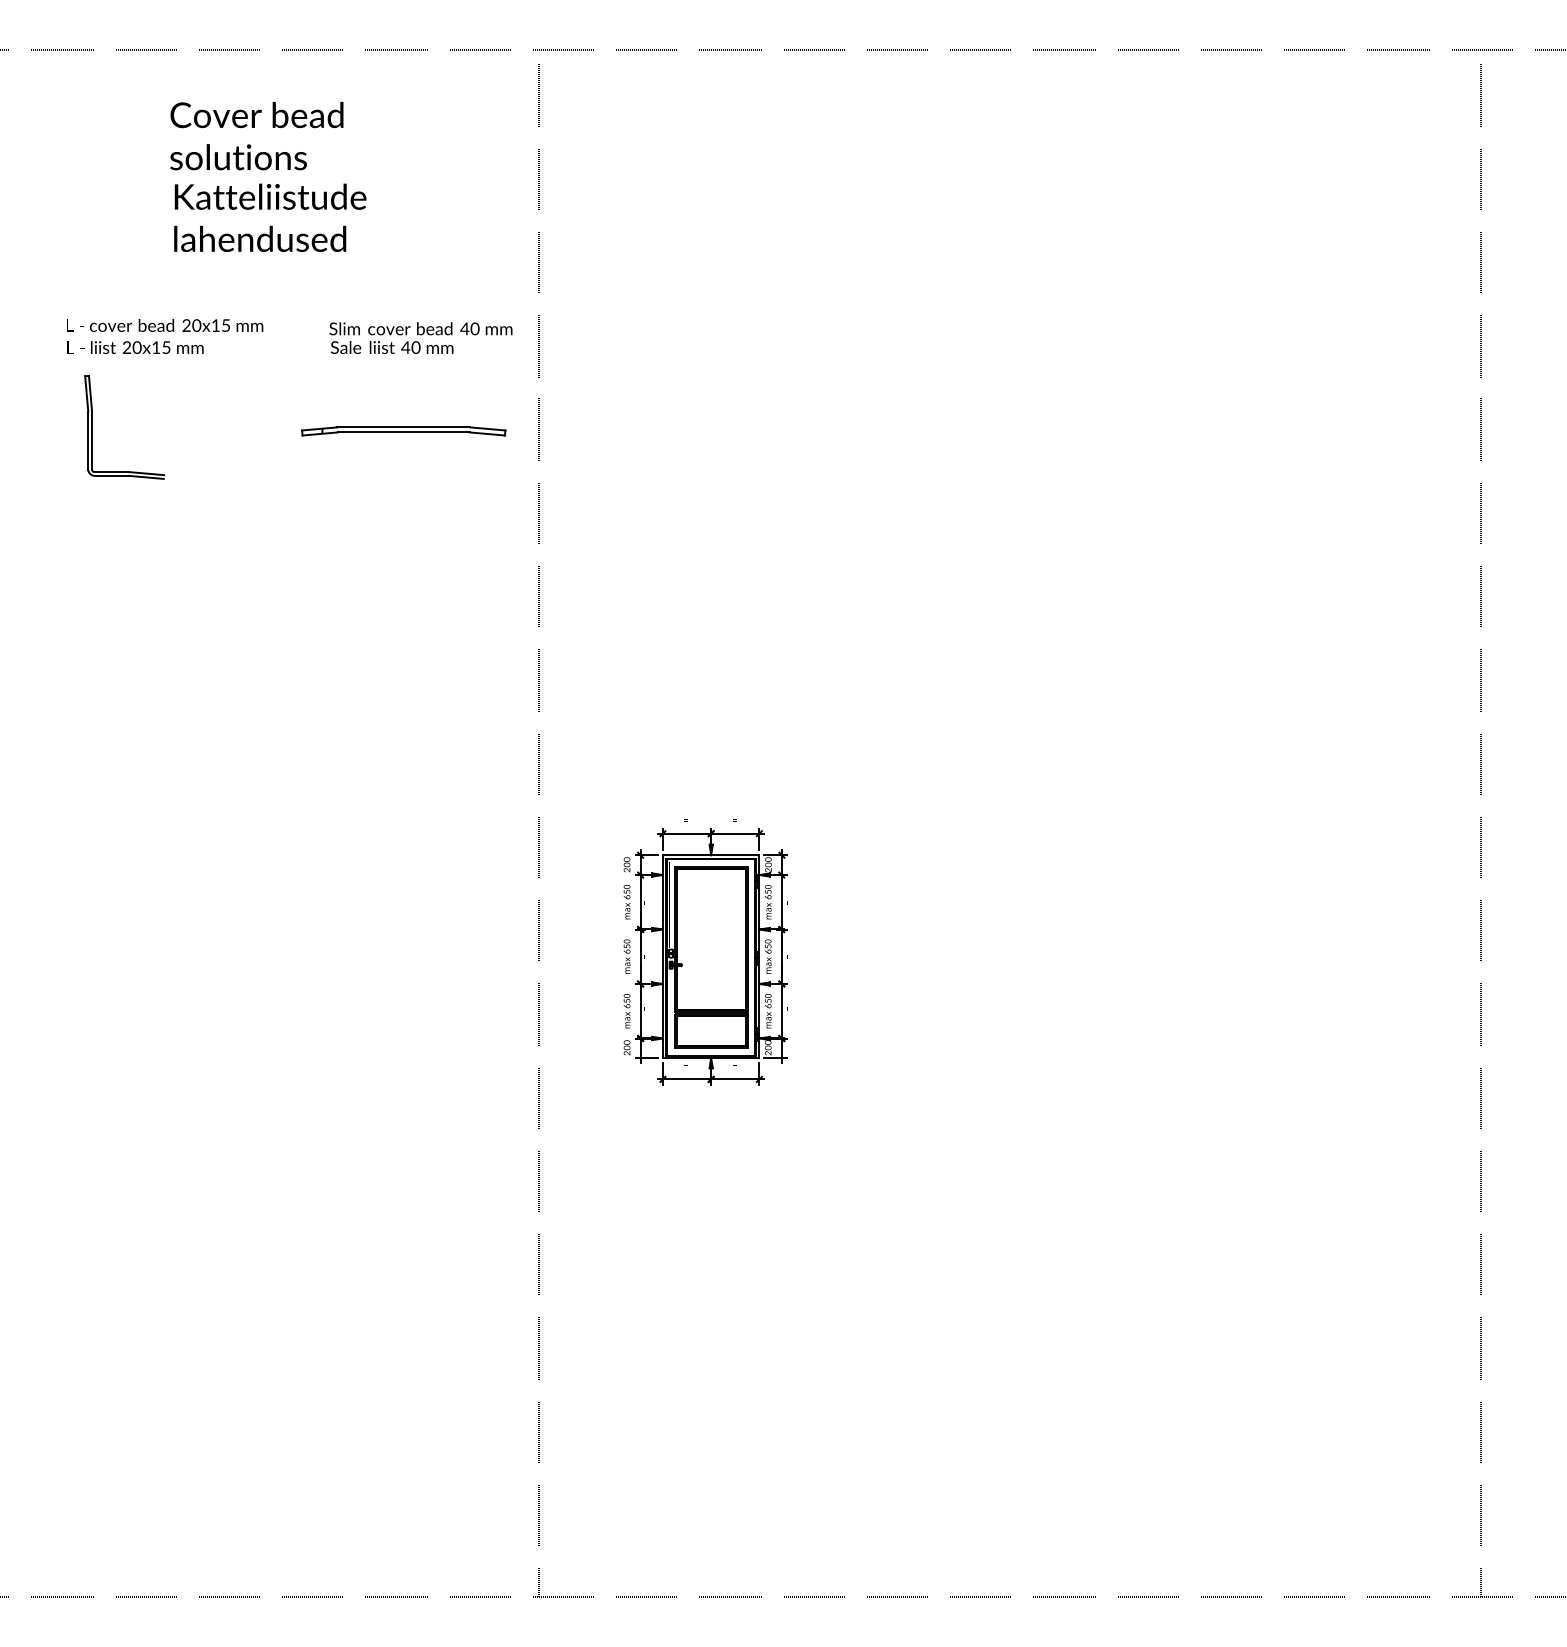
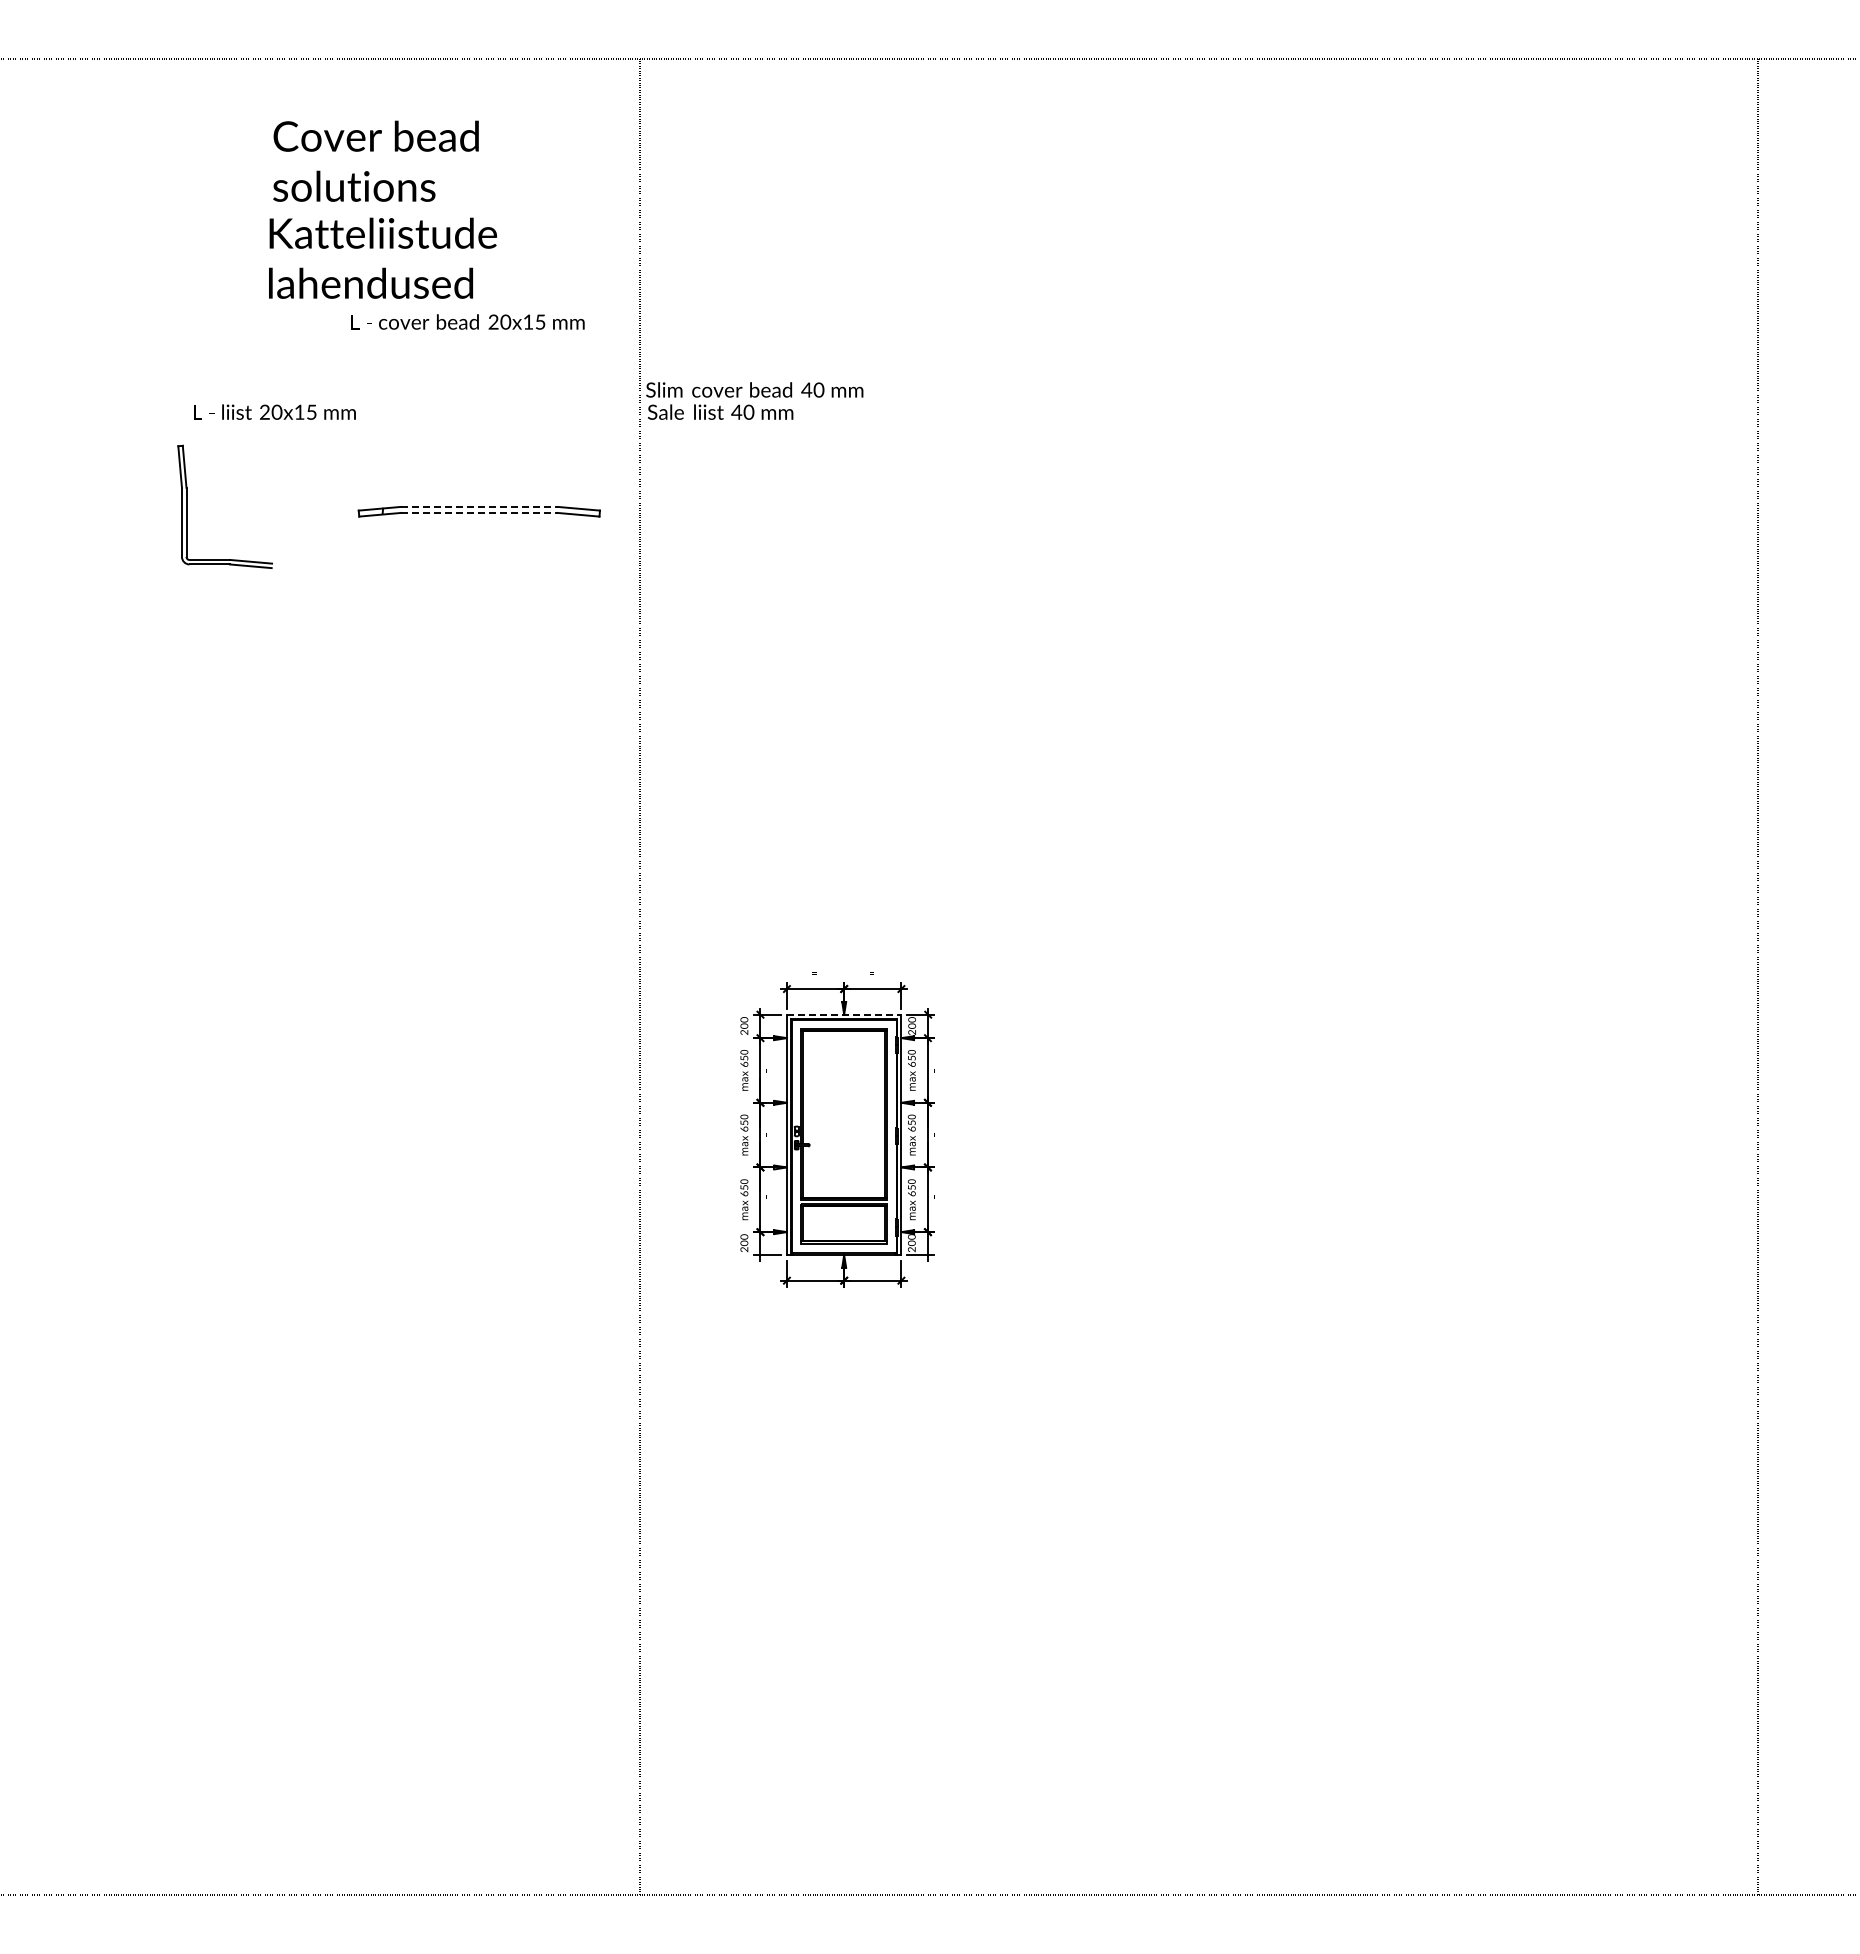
text: (256, 135) -> (375, 160), moved
text: (270, 217) -> (383, 257), moved
text: (164, 325) -> (467, 321), moved
text: (420, 337) -> (754, 400), moved
text: (135, 346) -> (274, 411), moved
part: (92, 427) -> (187, 506), moved
line: (403, 427) -> (479, 506), solid -> dashed
line: (403, 432) -> (479, 512), solid -> dashed
line: (711, 855) -> (844, 1014), solid -> dashed

